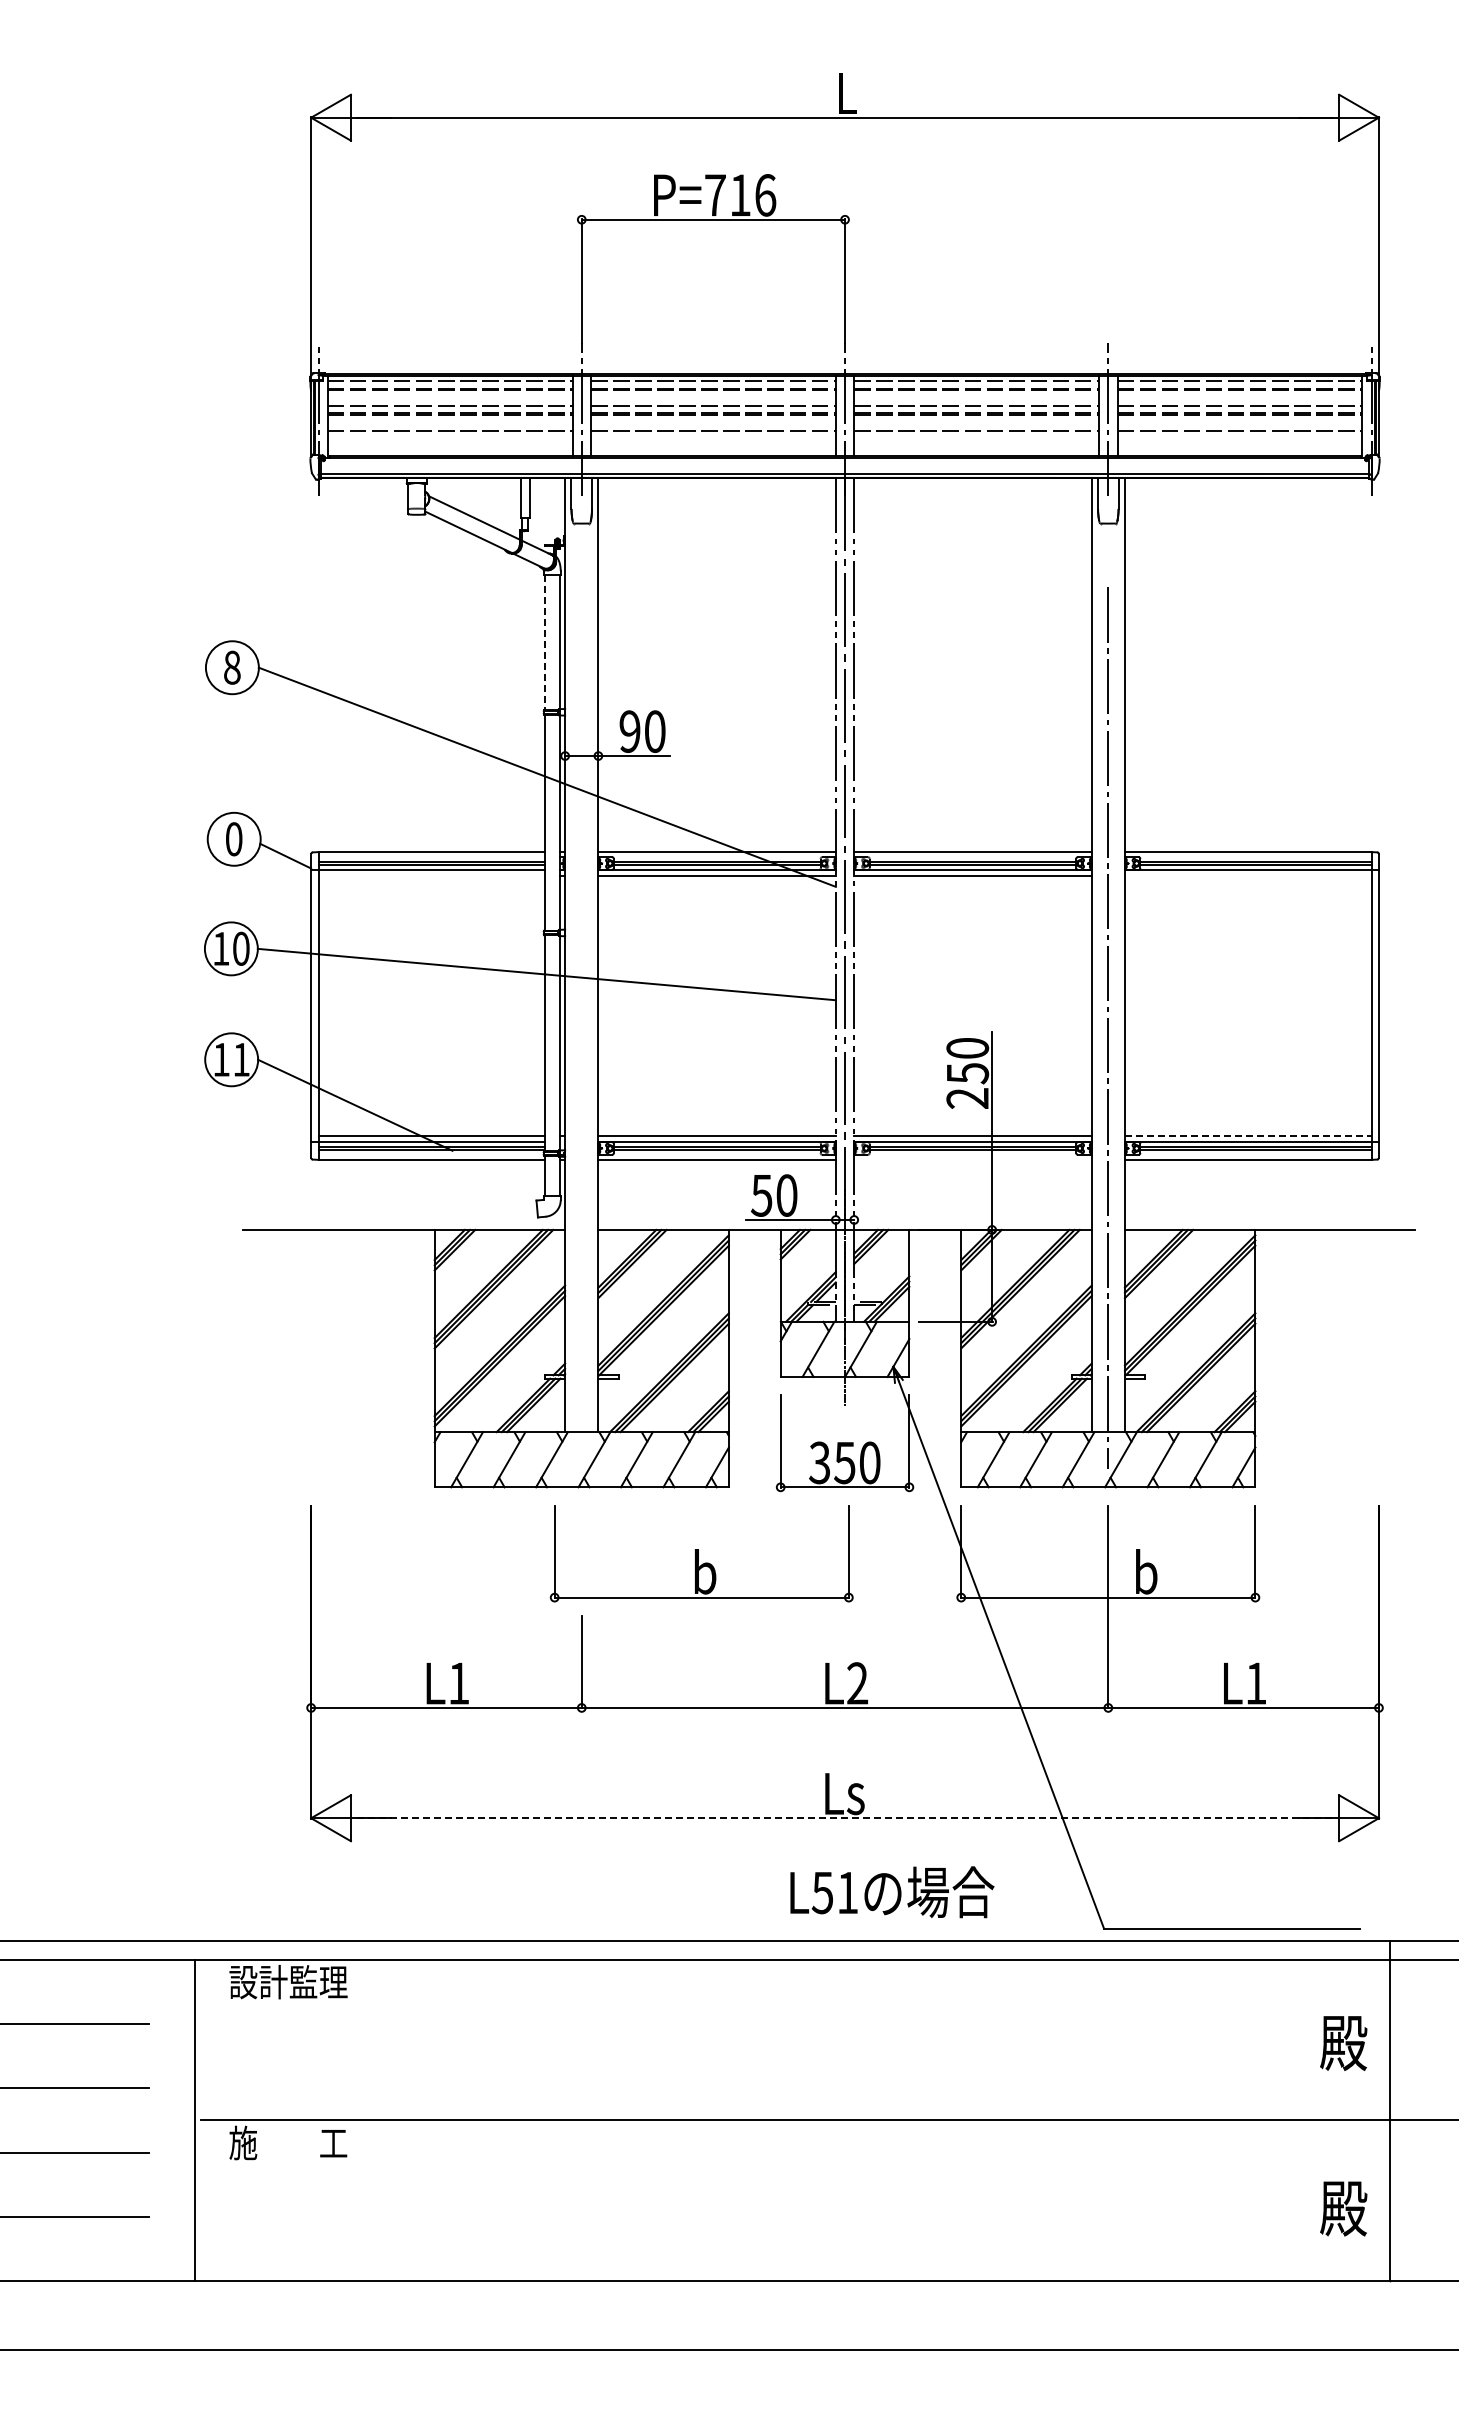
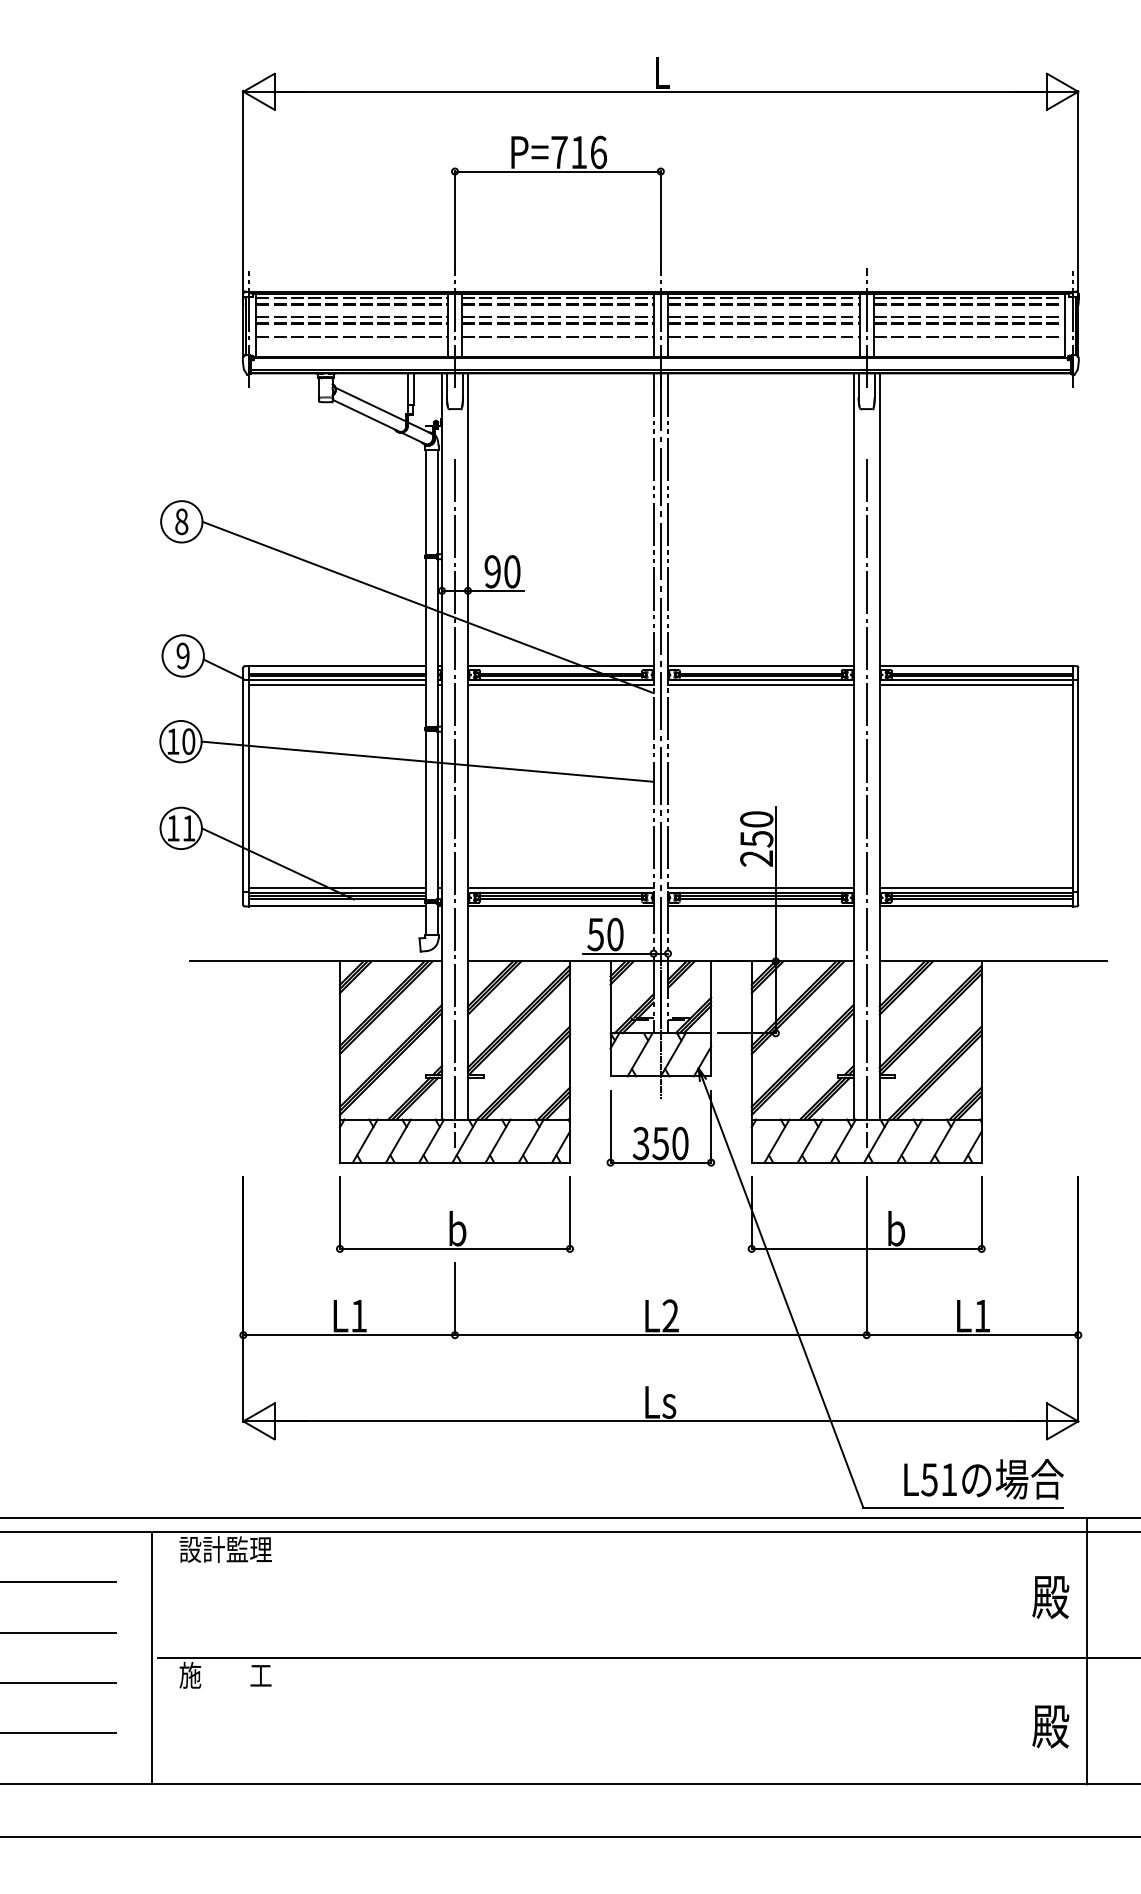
line: (544, 643) -> (425, 502), dashed -> solid
text: (233, 839) -> (182, 656), 0 -> 9
line: (431, 875) -> (337, 684), added
line: (1247, 875) -> (975, 684), added
line: (581, 1027) -> (454, 803), added
line: (1248, 1136) -> (976, 888), dashed -> solid
line: (972, 1159) -> (760, 906), added
part: (701, 1553) -> (454, 1214), moved
line: (845, 1818) -> (661, 1421), dashed -> solid
text: (892, 1892) -> (984, 1479), moved

